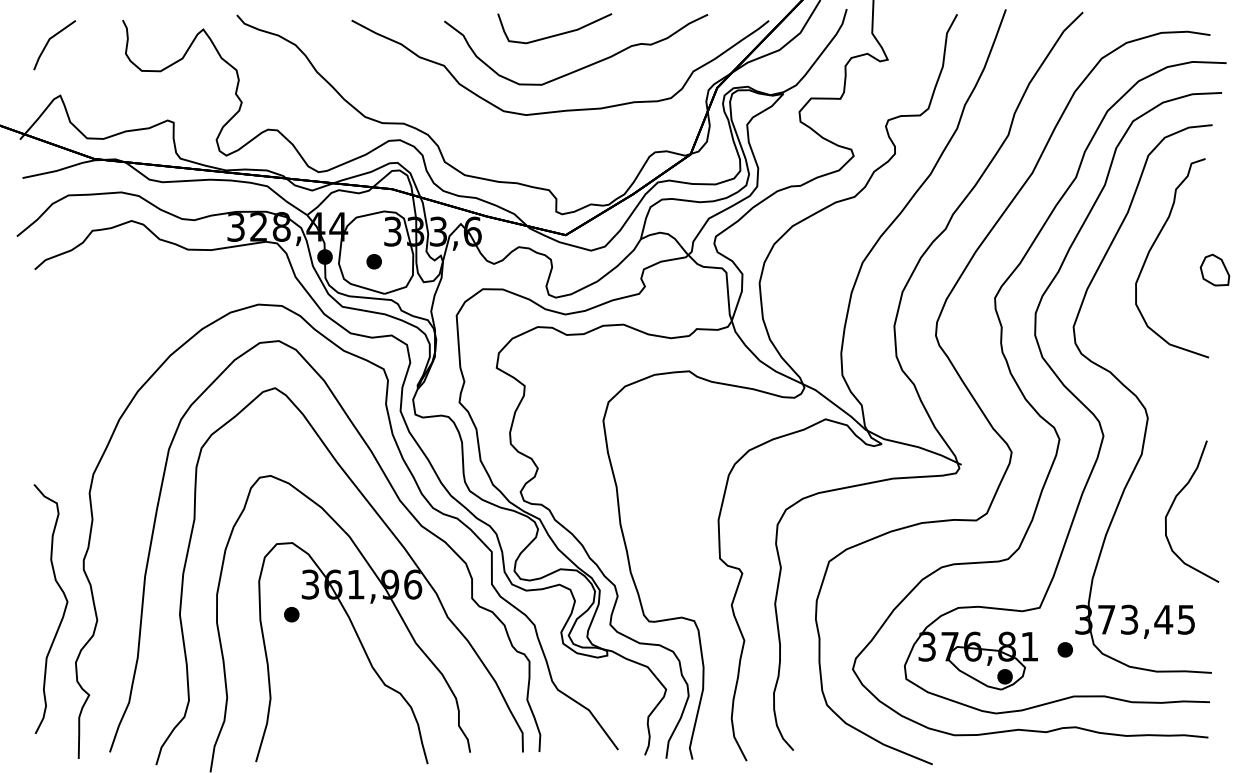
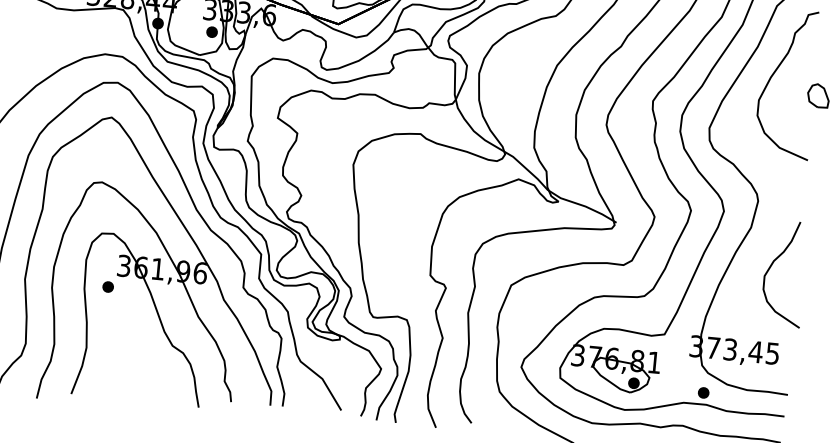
part: (373, 261) -> (211, 31), moved
part: (1064, 649) -> (703, 392), moved

